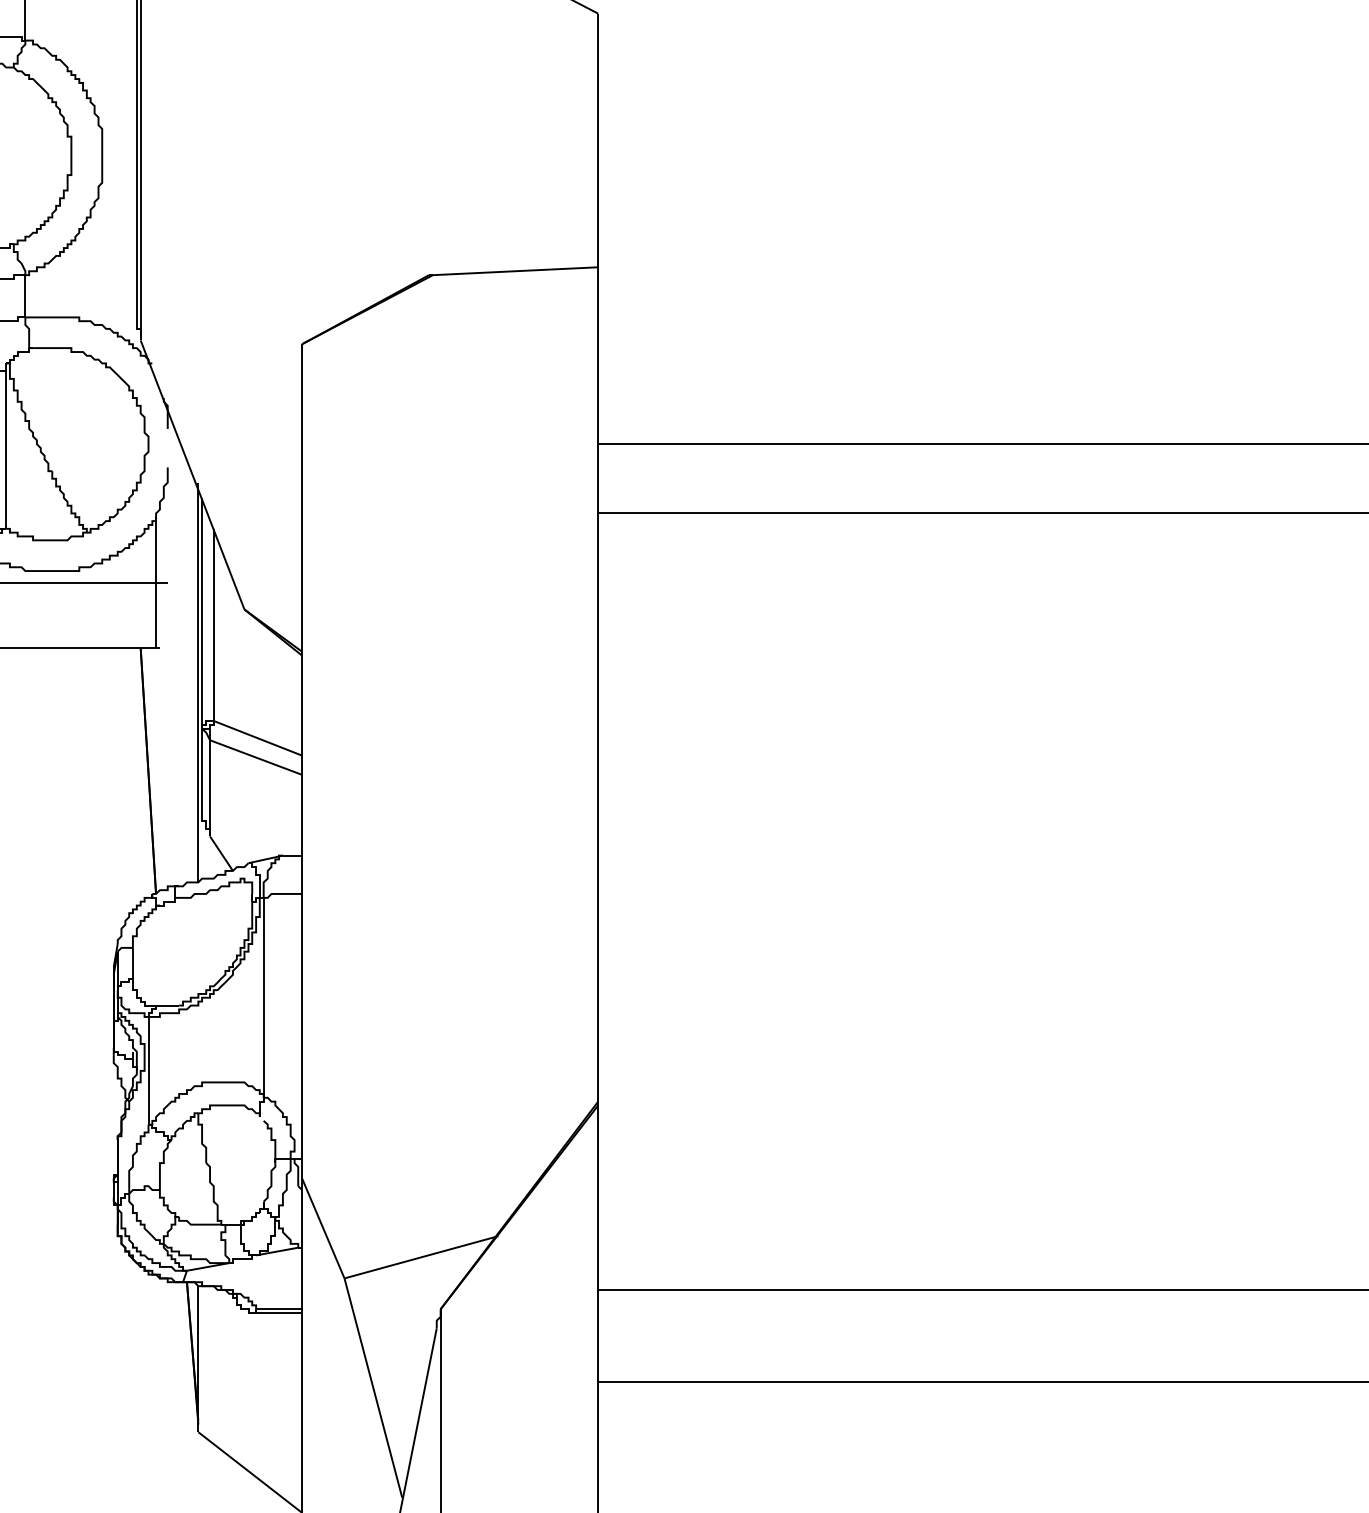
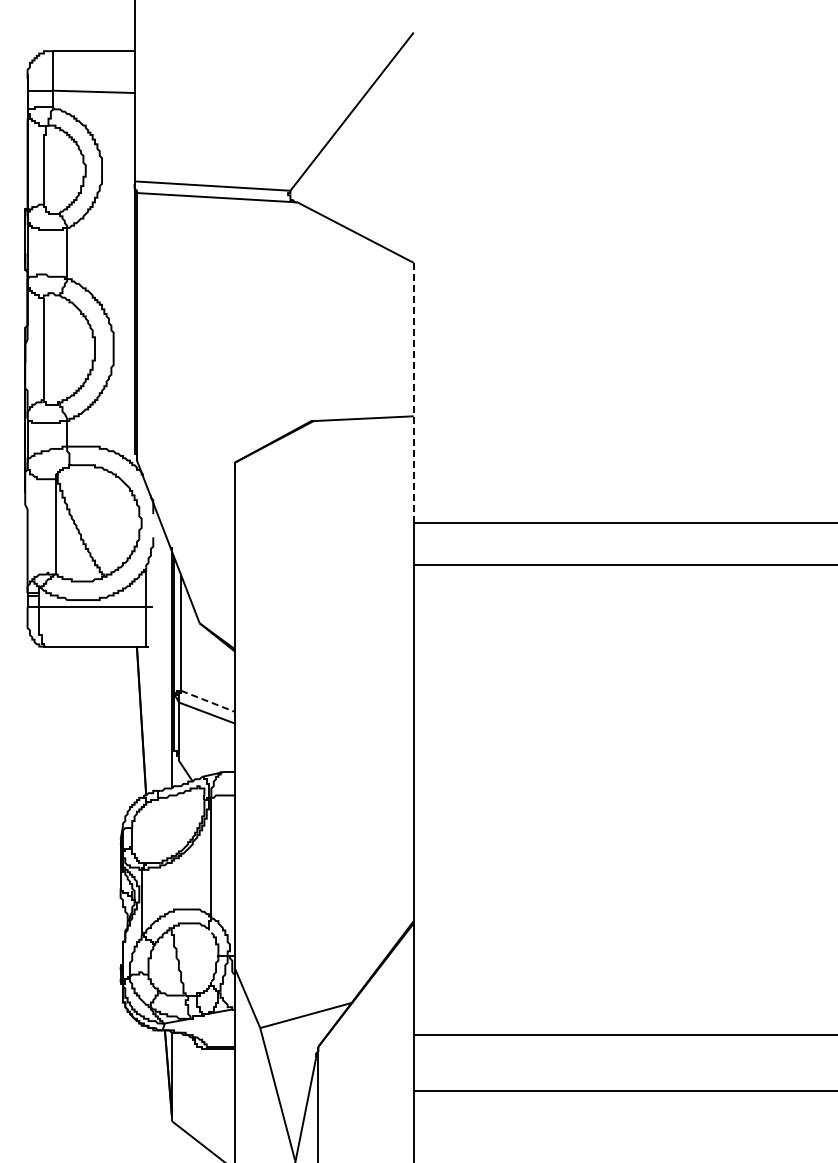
line: (597, 229) -> (413, 393), solid -> dashed
line: (257, 738) -> (207, 701), solid -> dashed

